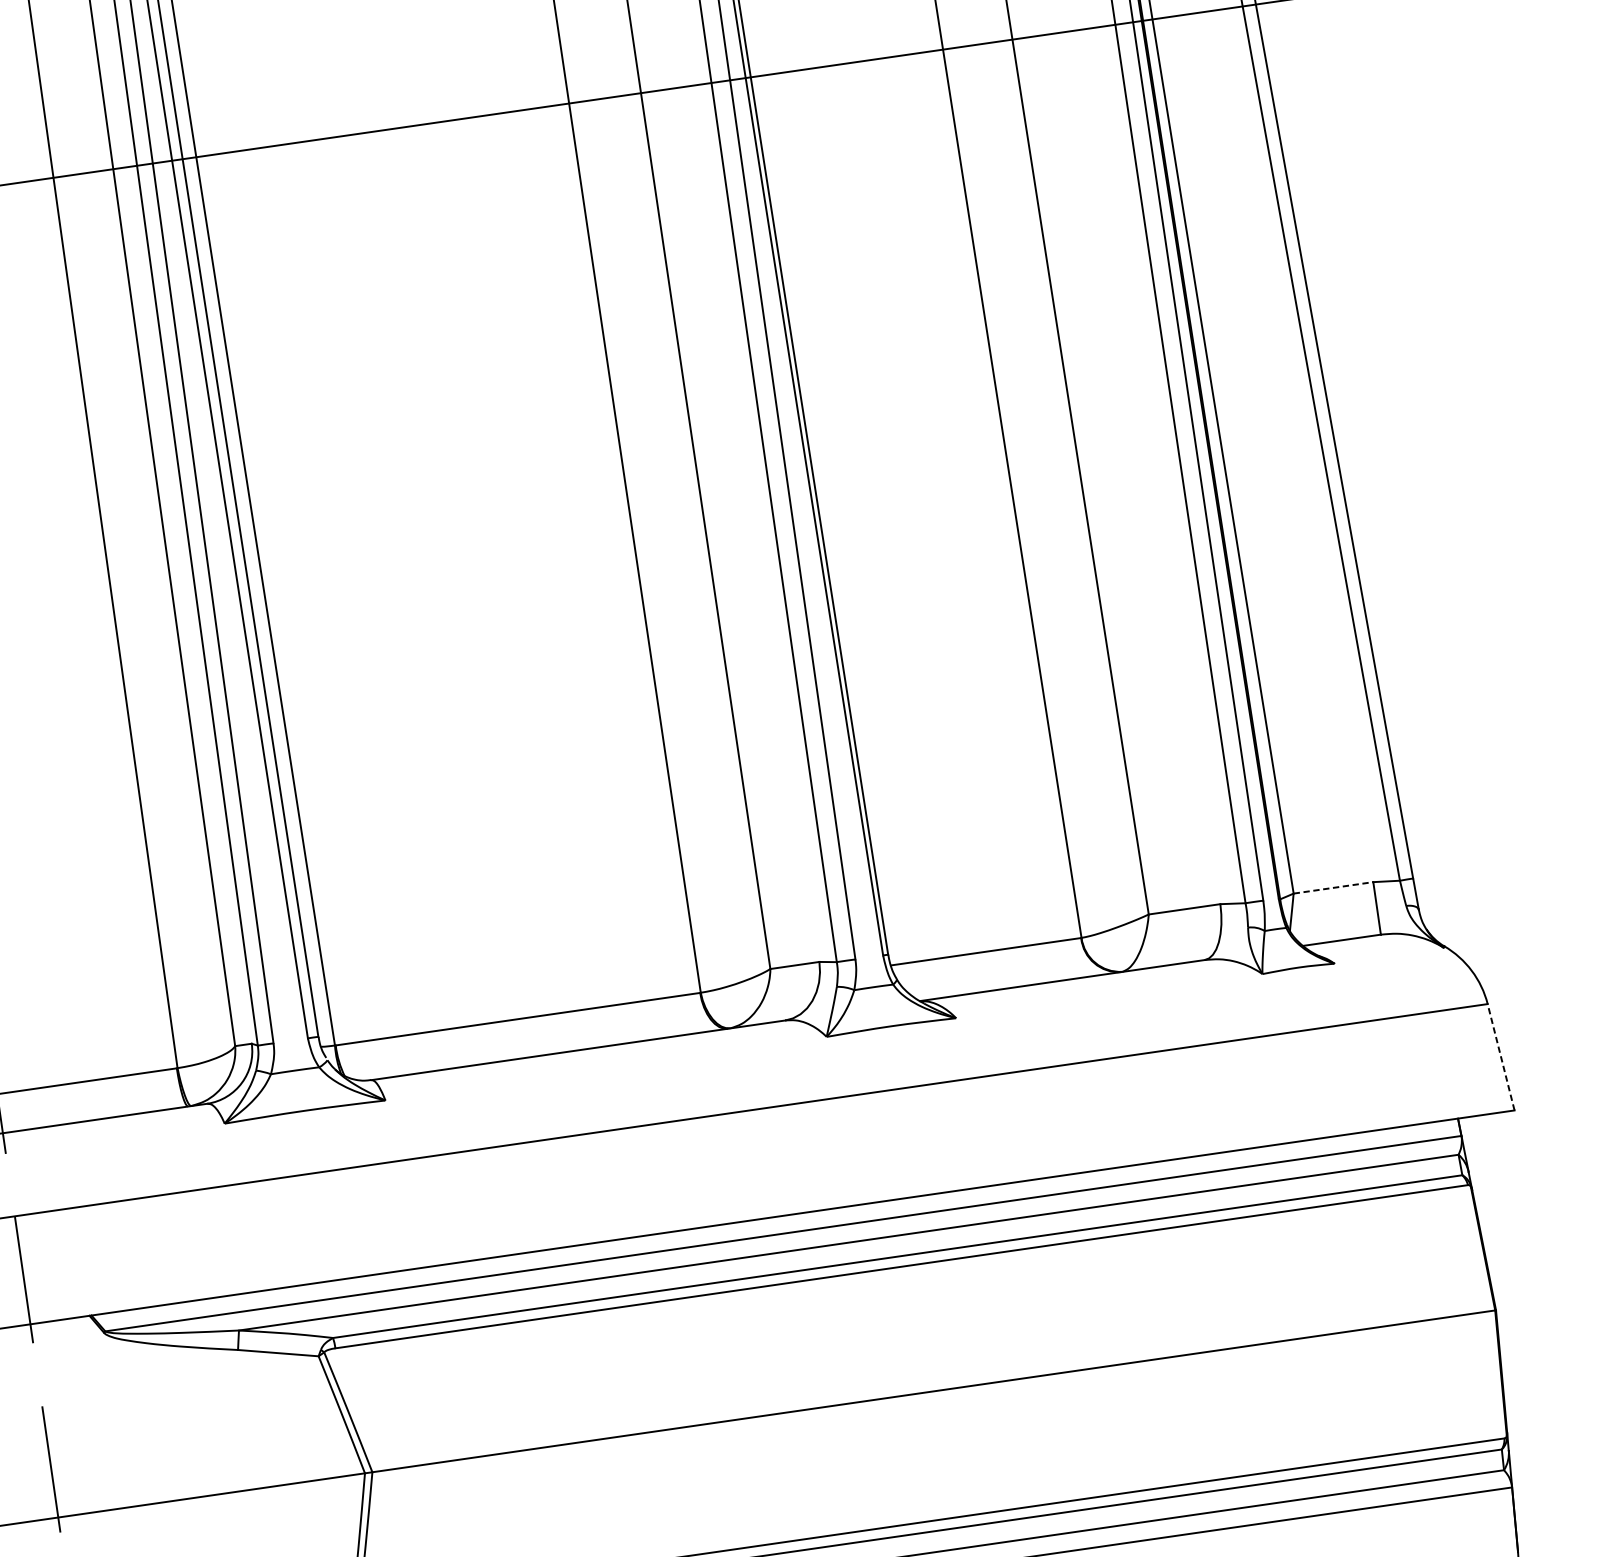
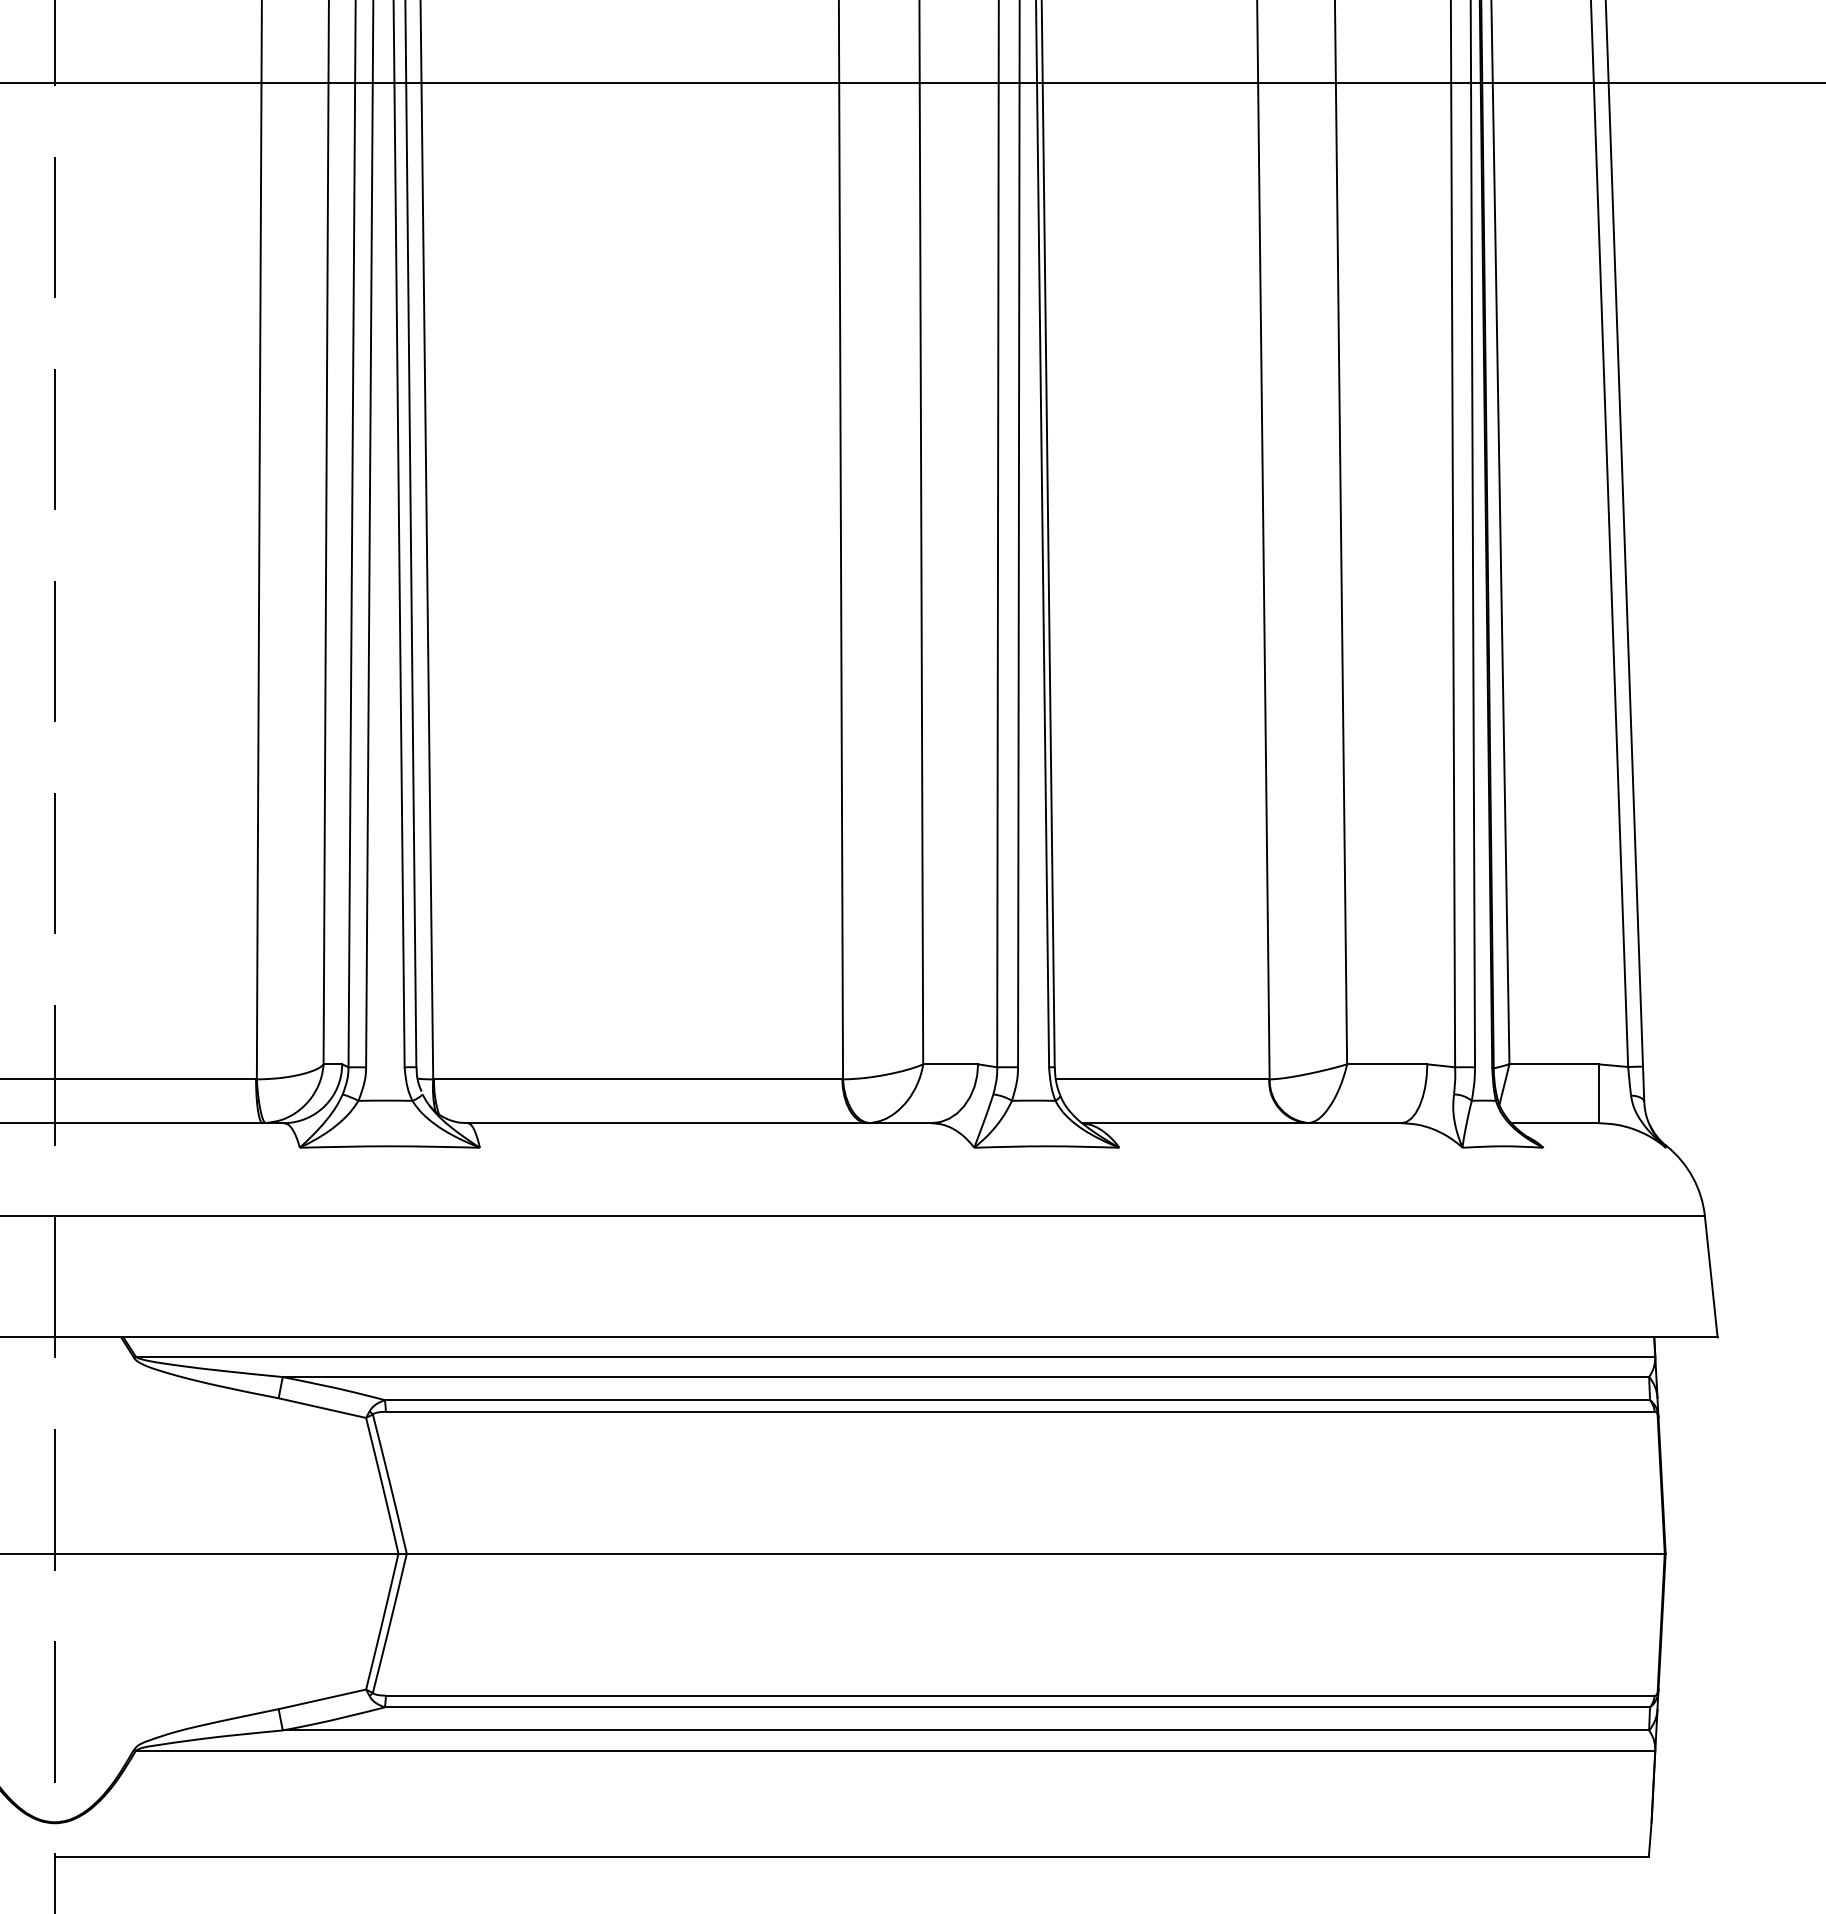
line: (1333, 887) -> (1554, 1064), dashed -> solid
line: (1501, 1056) -> (1711, 1276), dashed -> solid

